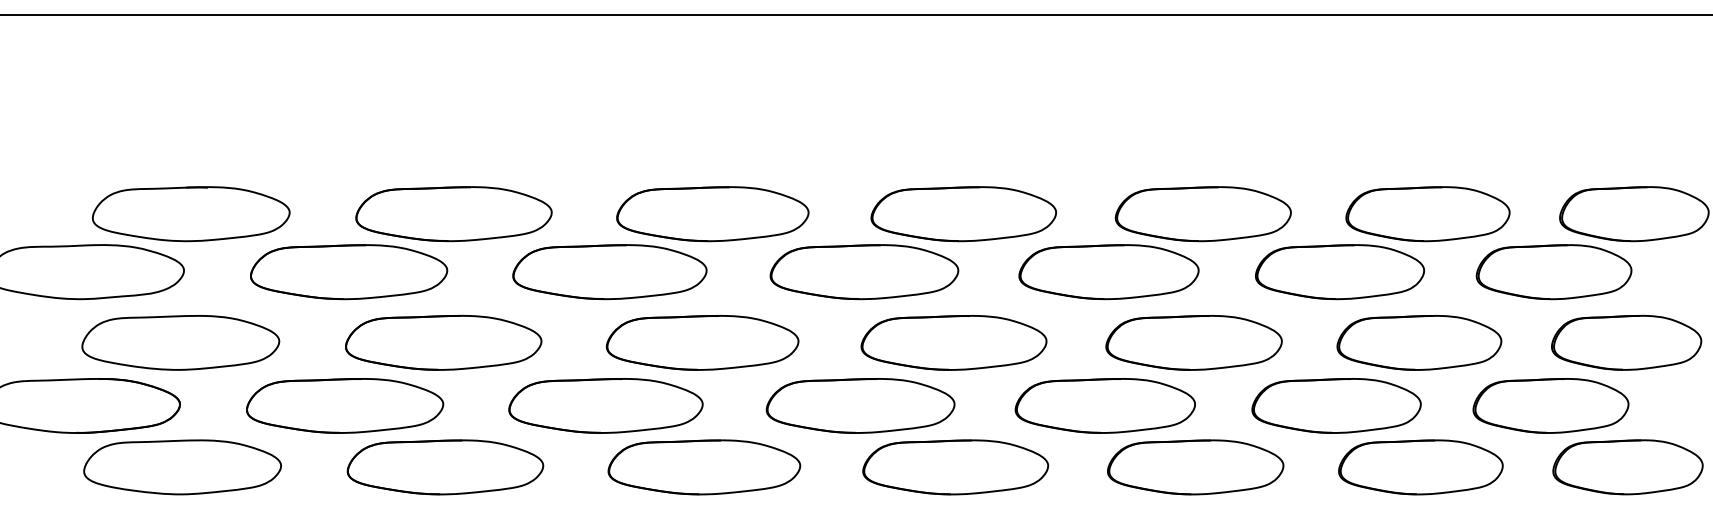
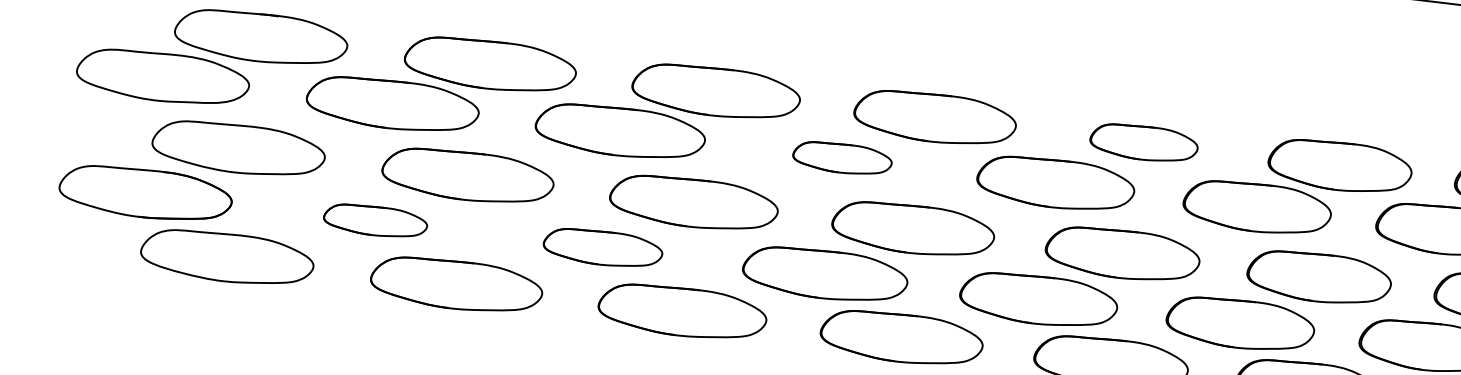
part: (1202, 214) -> (1143, 143), size x0.7
part: (864, 272) -> (842, 158), size x0.6
part: (345, 405) -> (375, 220), size x0.6
part: (605, 405) -> (602, 247), size x0.7

